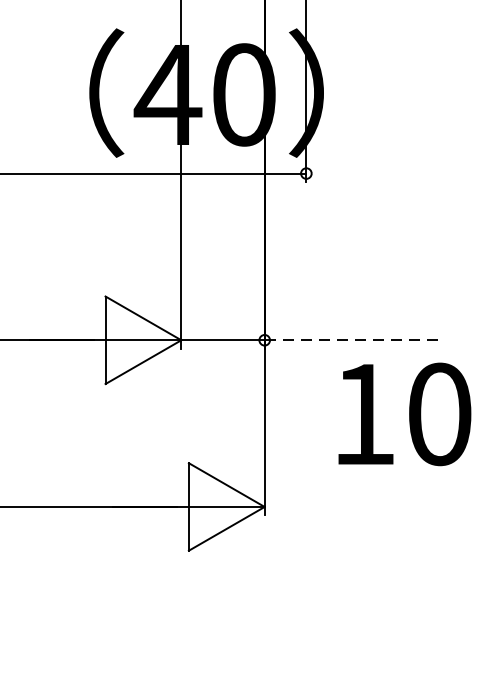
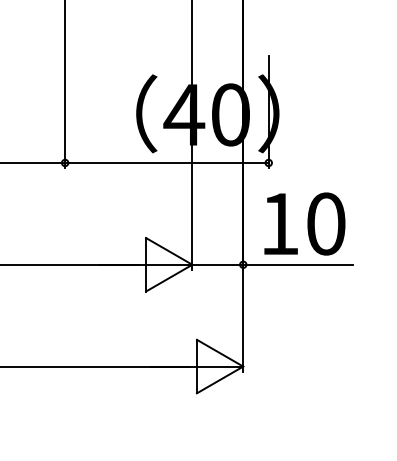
line: (355, 339) -> (298, 264), dashed -> solid
text: (404, 413) -> (304, 223), moved

